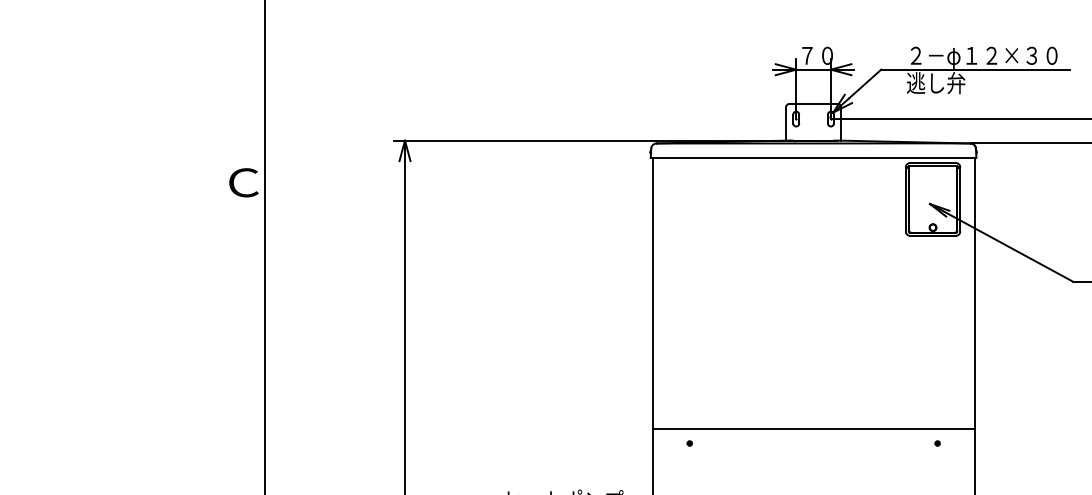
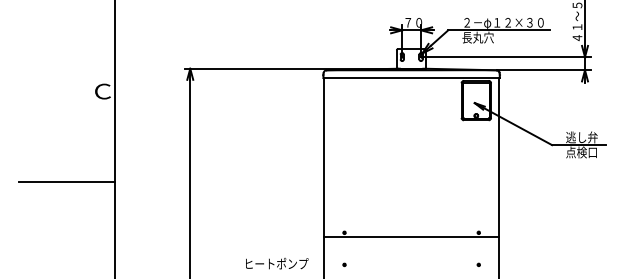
text: (935, 82) -> (477, 37), 逃し弁 -> 長丸穴
line: (176, 348) -> (66, 181), added
line: (813, 428) -> (411, 236), moved

